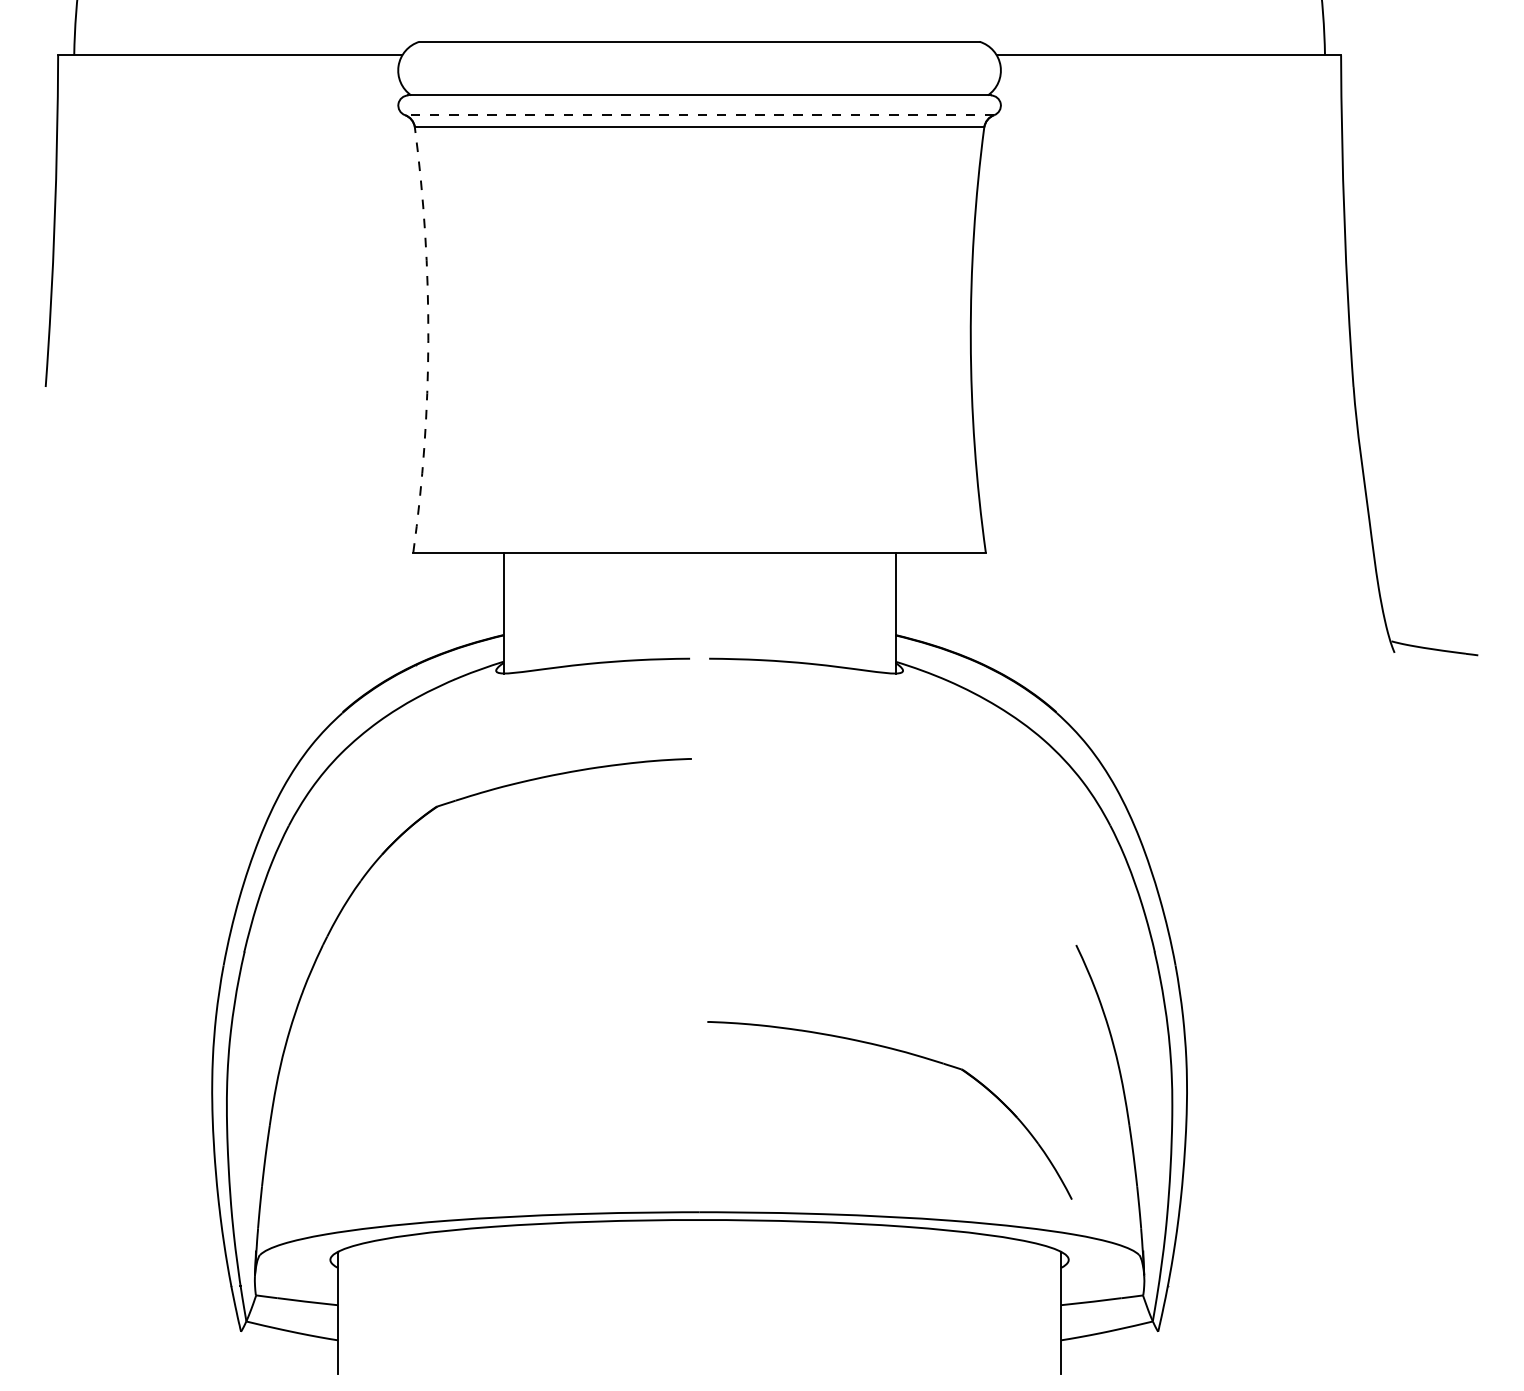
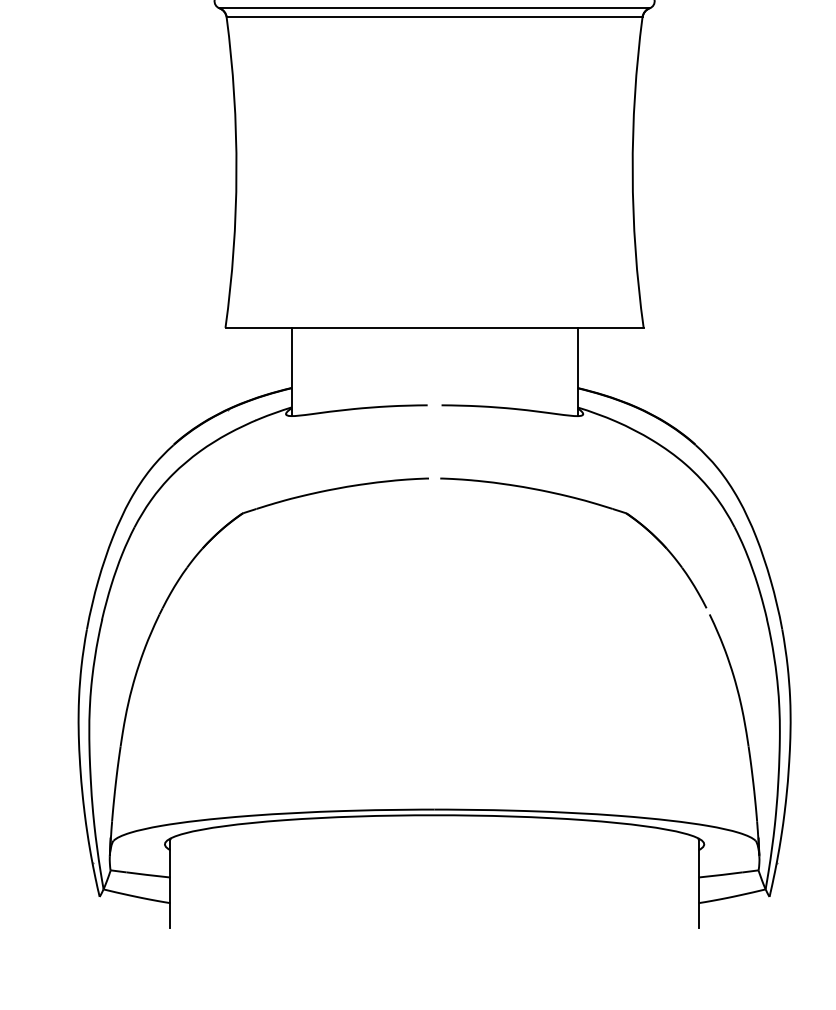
line: (699, 115) -> (434, 8), dashed -> solid
arc: (428, 340) -> (236, 172), dashed -> solid
part: (905, 1053) -> (584, 501), moved

